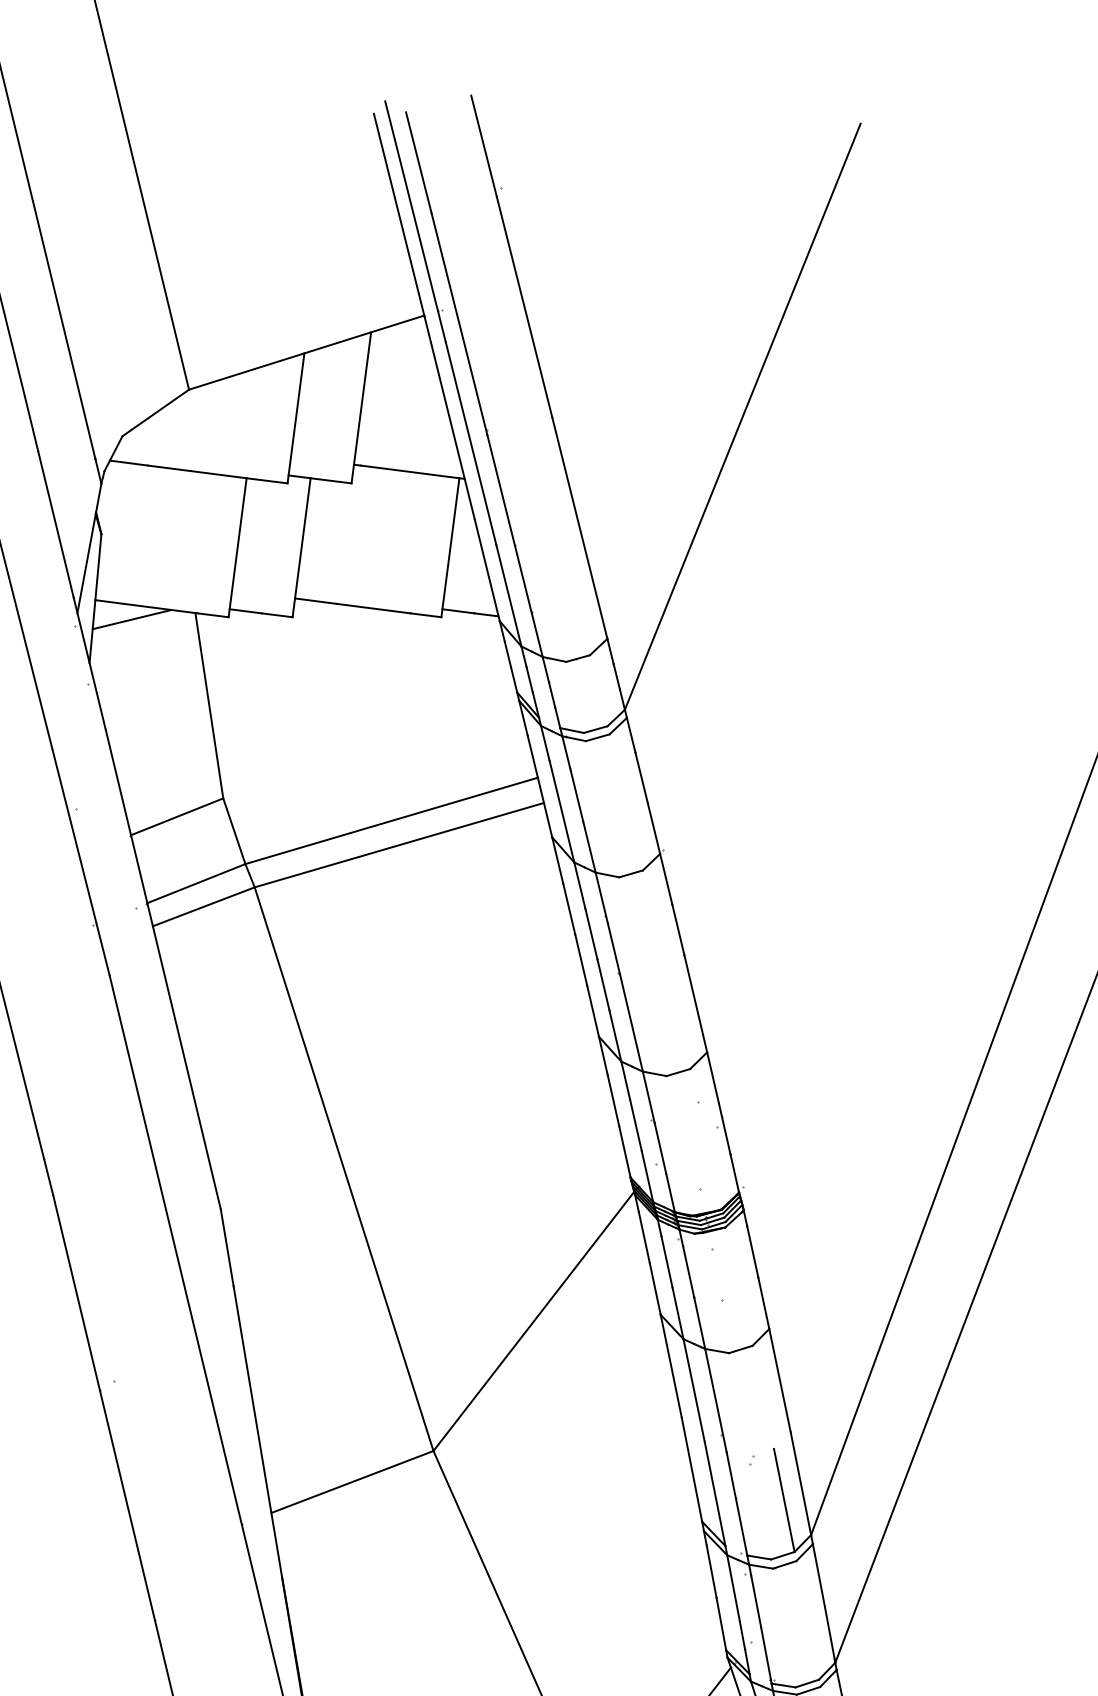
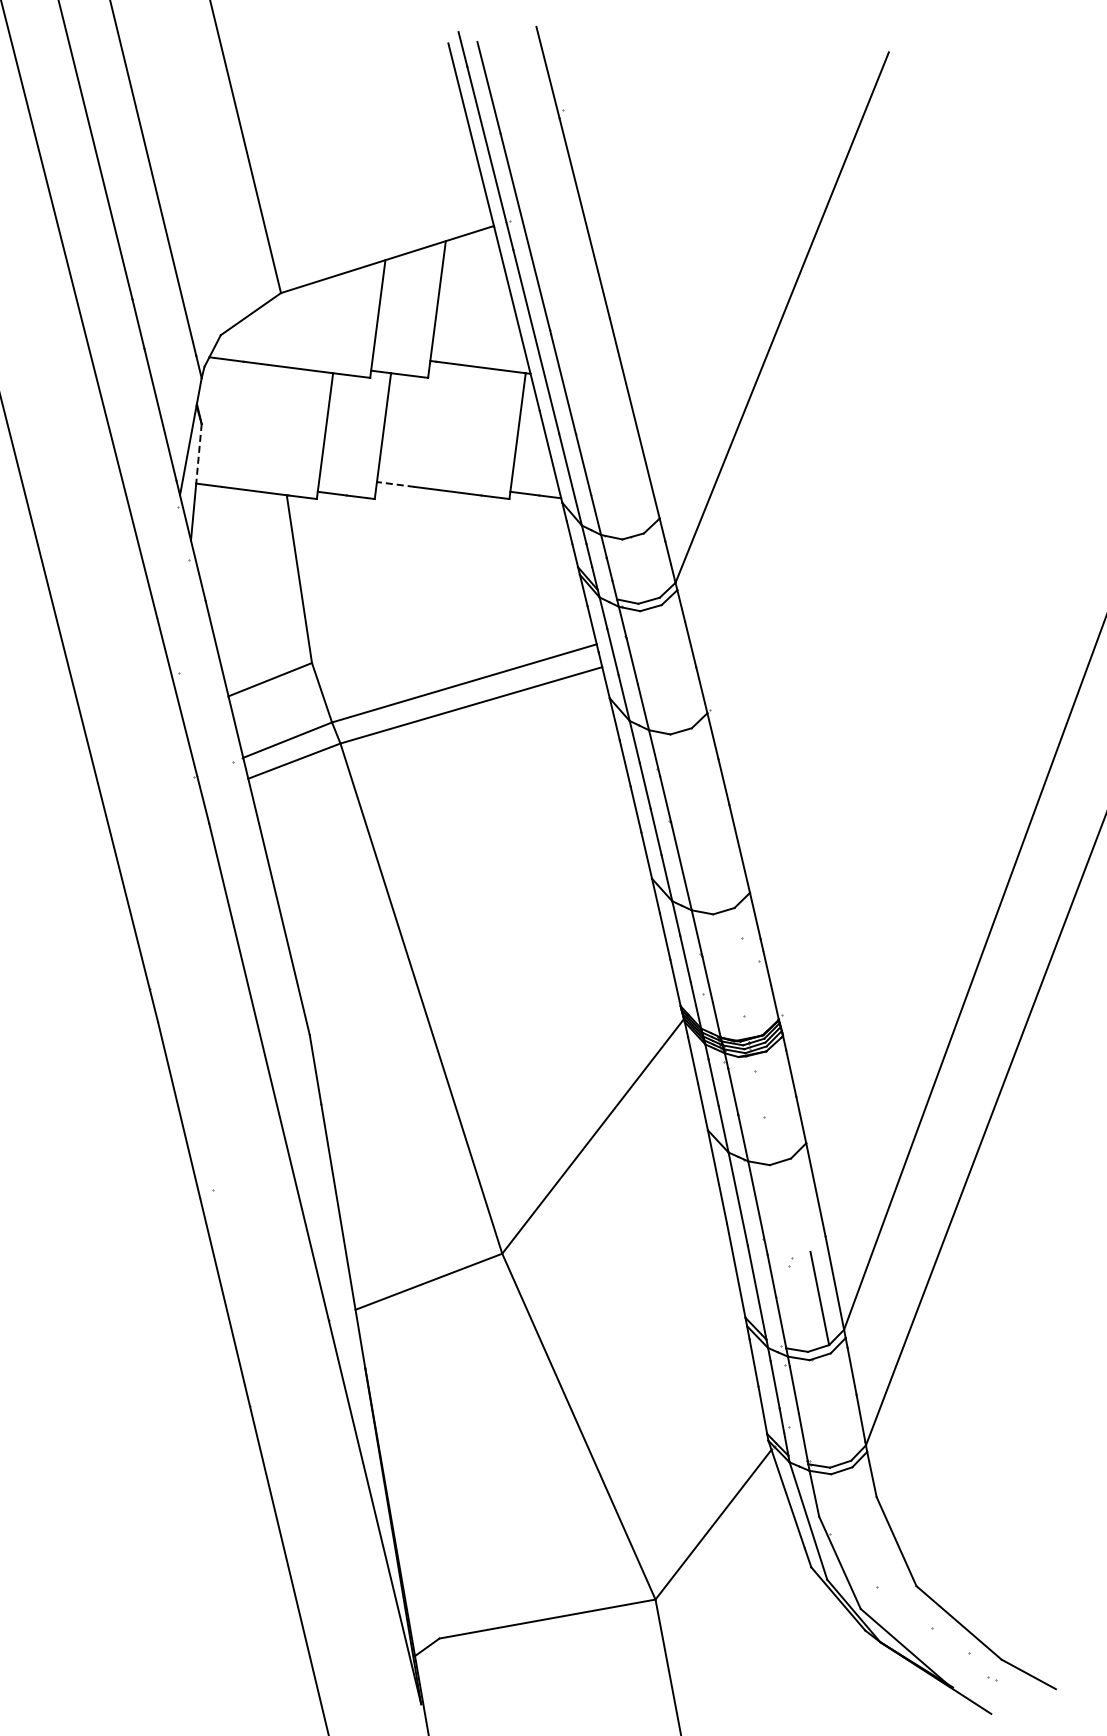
line: (97, 566) -> (198, 453), solid -> dashed
line: (315, 601) -> (395, 484), solid -> dashed
line: (132, 618) -> (229, 500), removed

